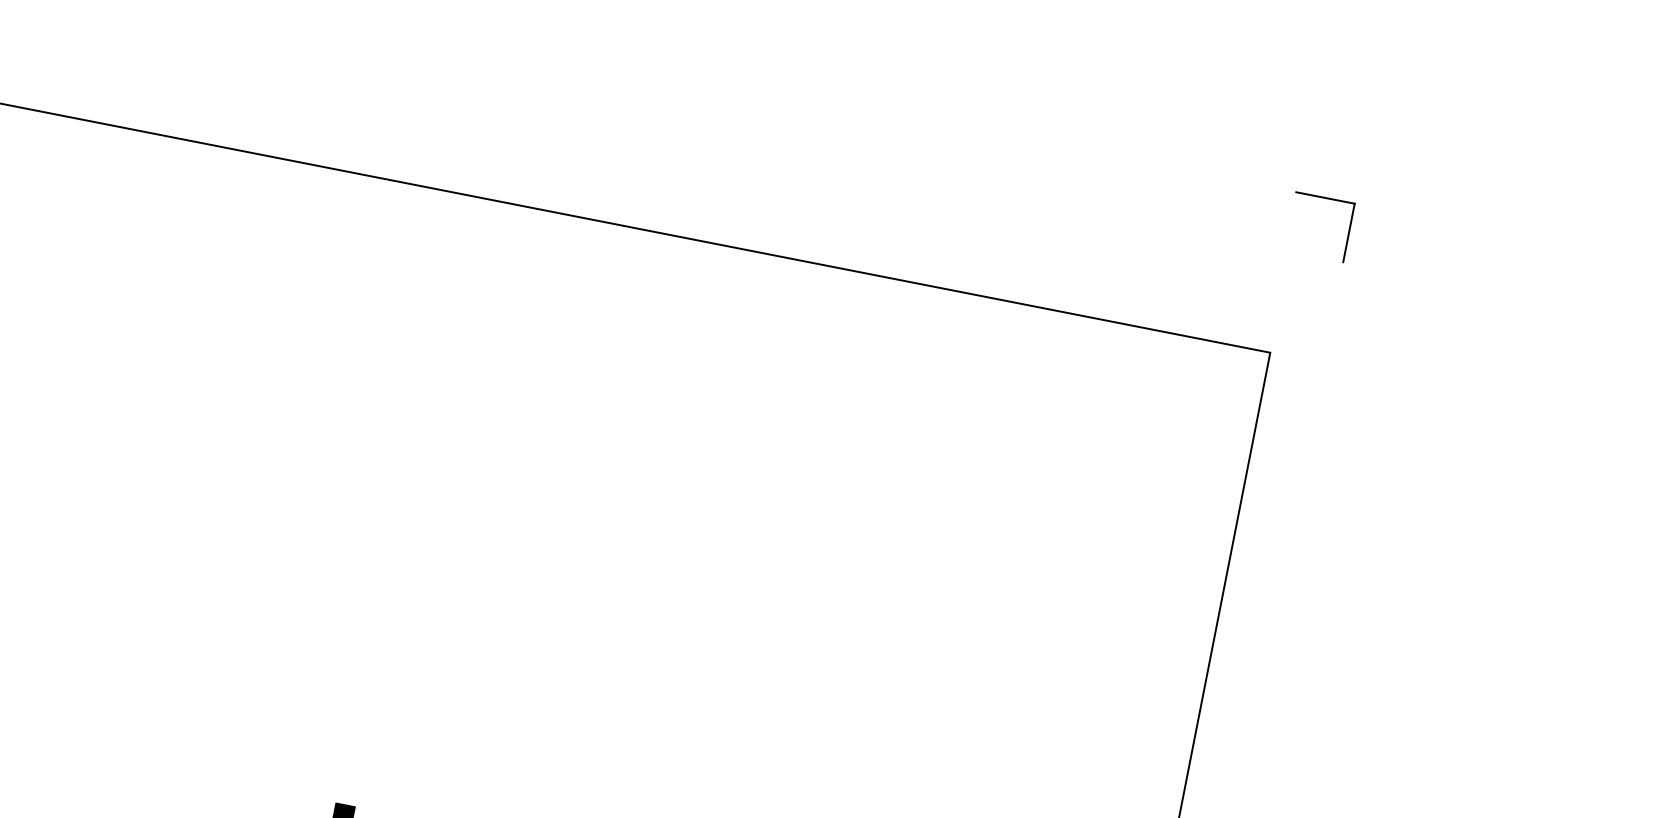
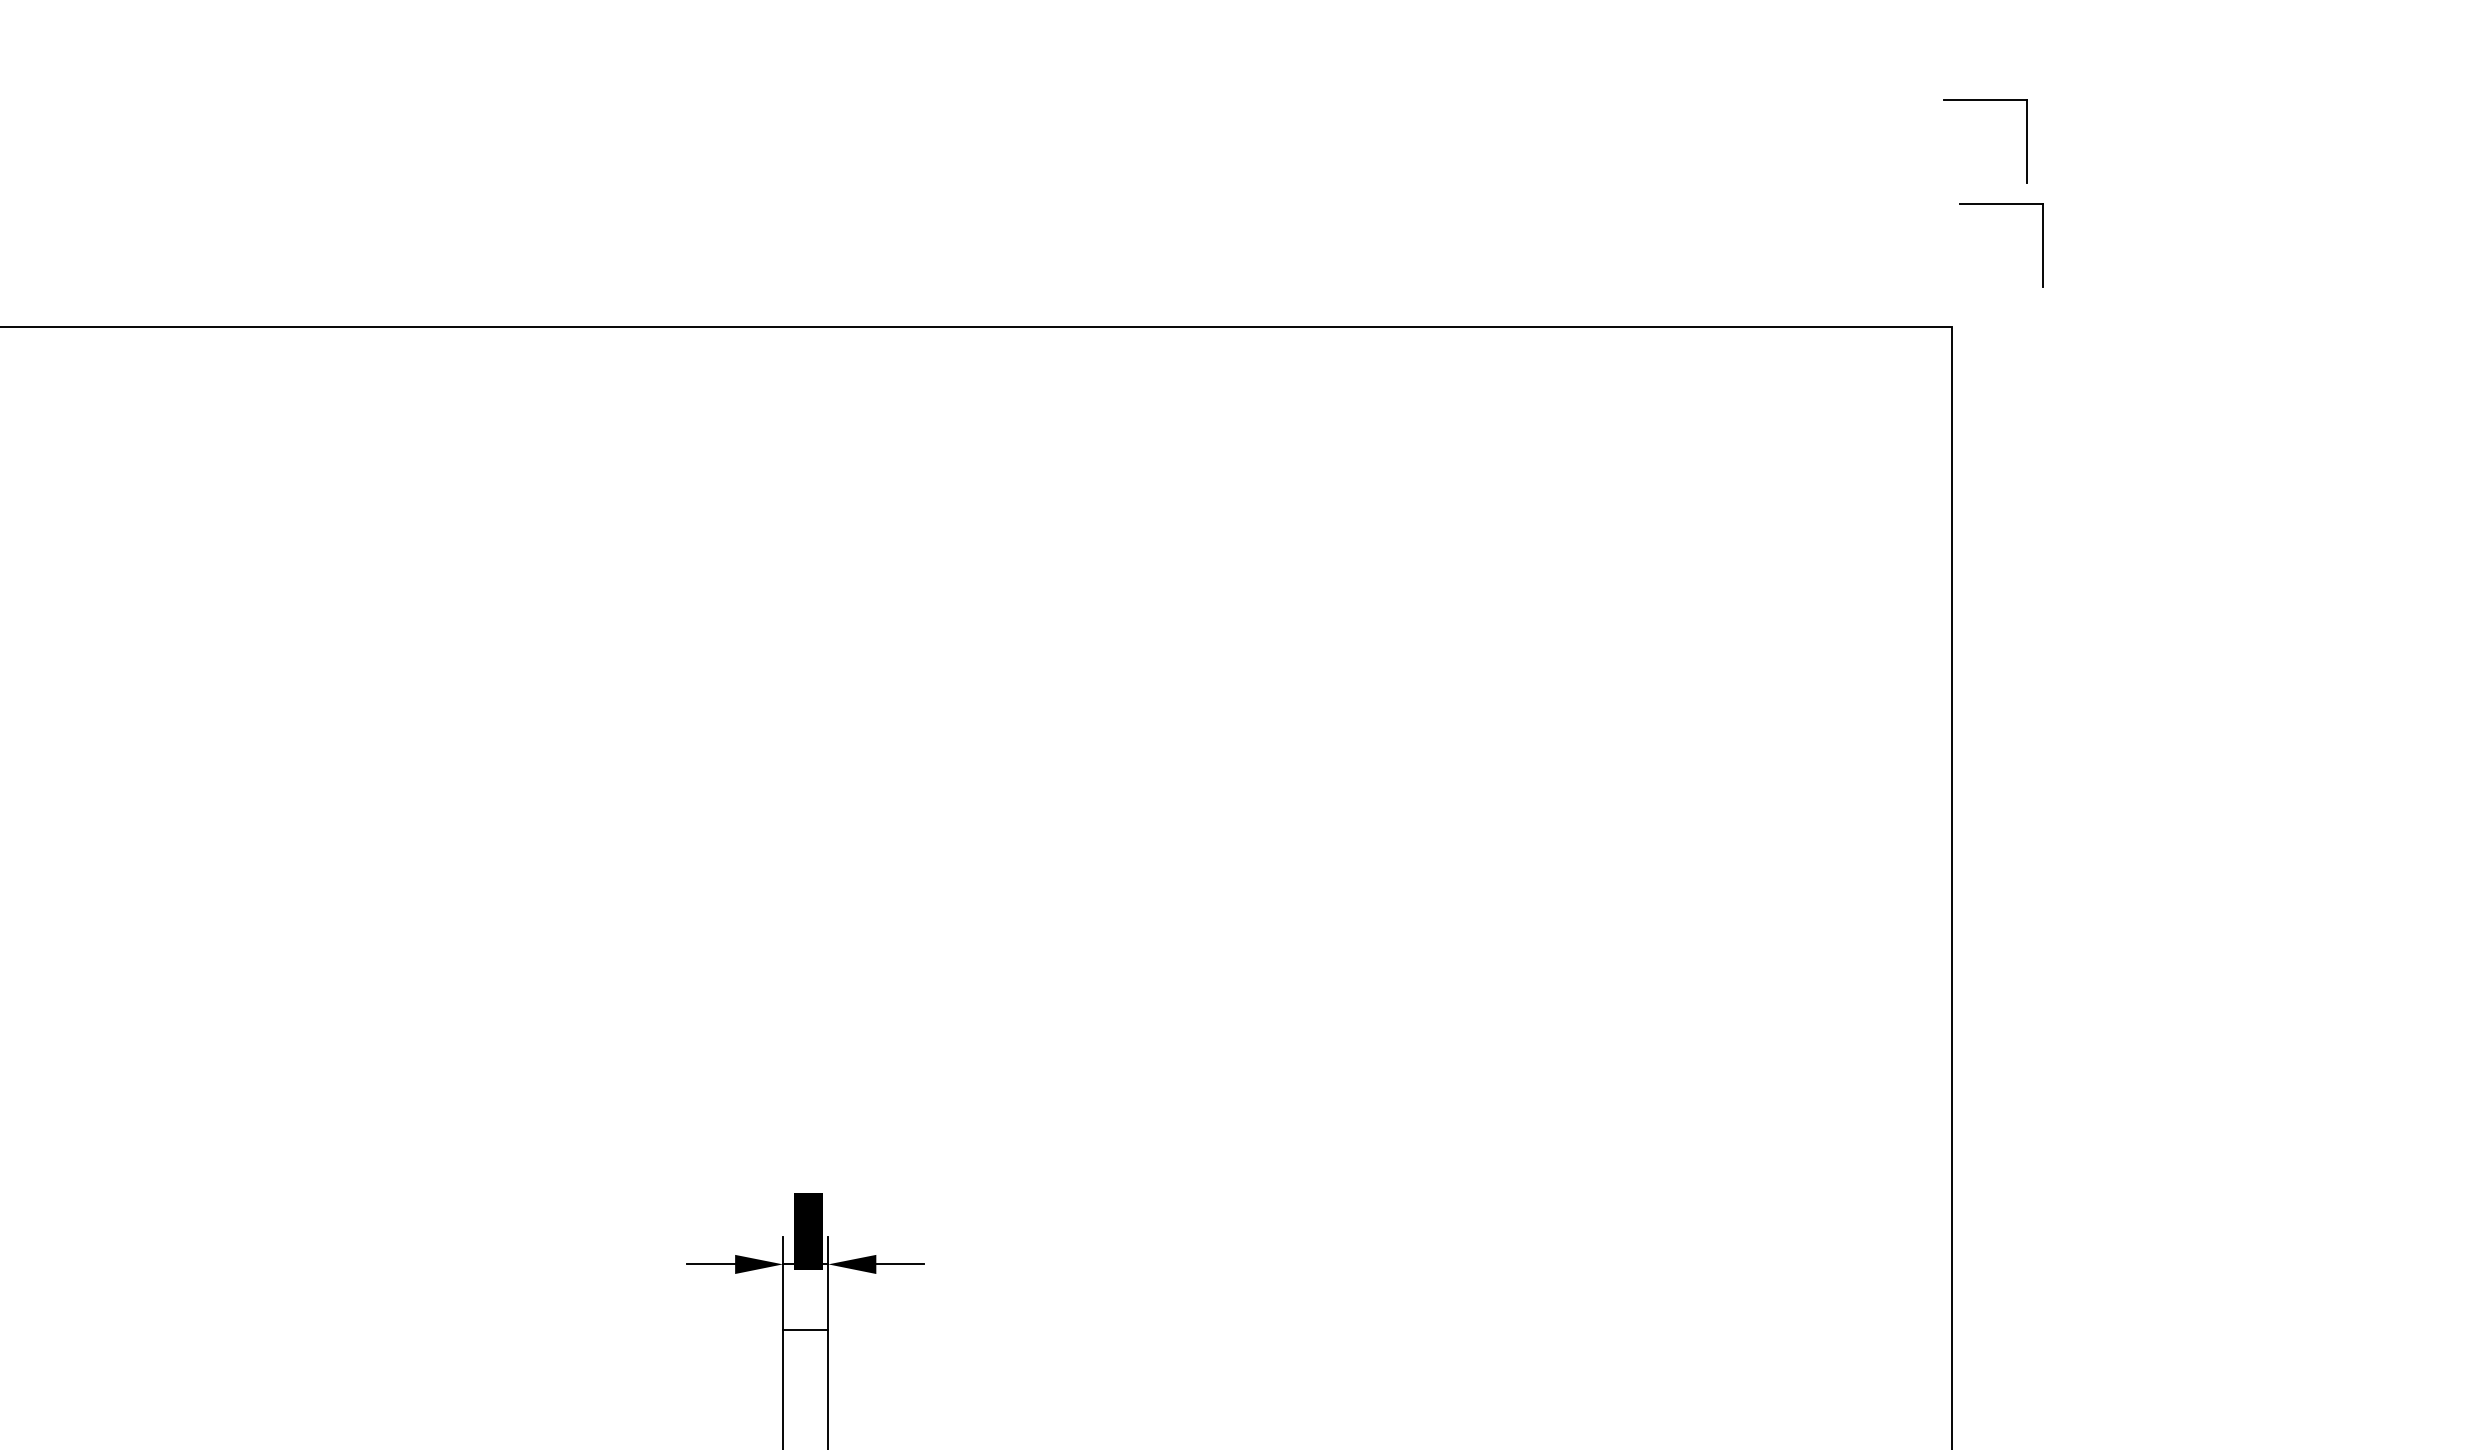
part: (1322, 273) -> (2001, 204), added

